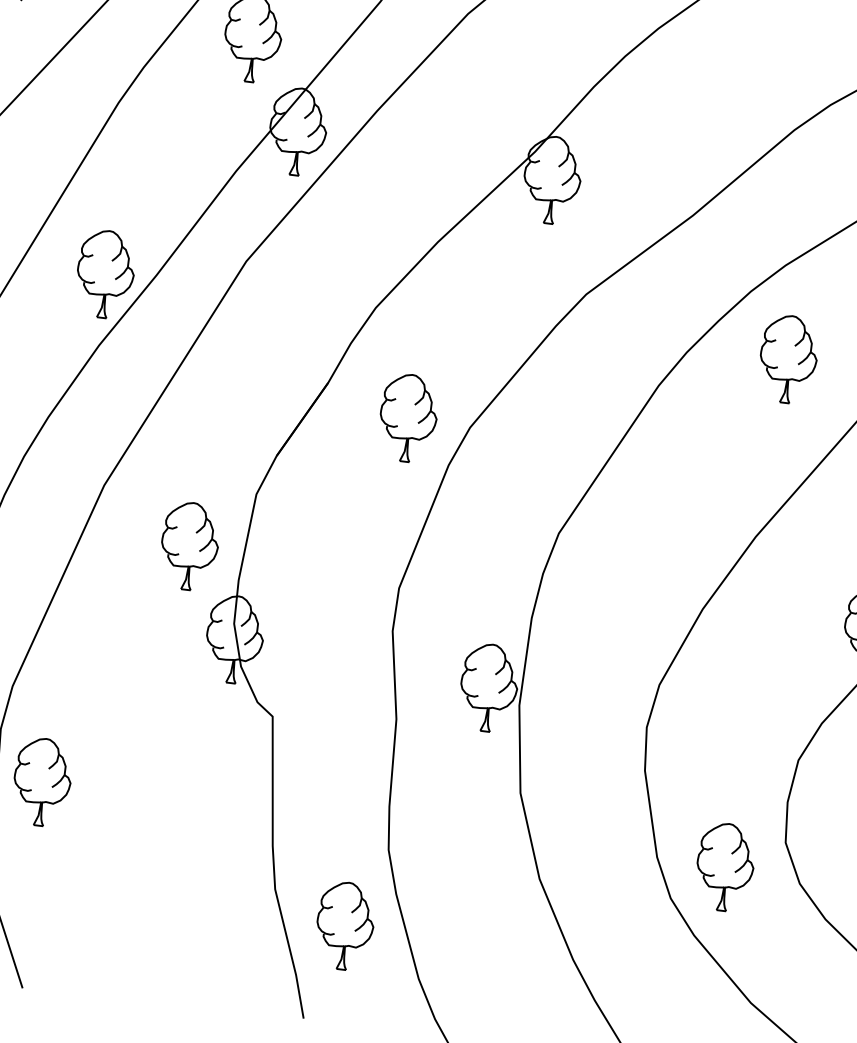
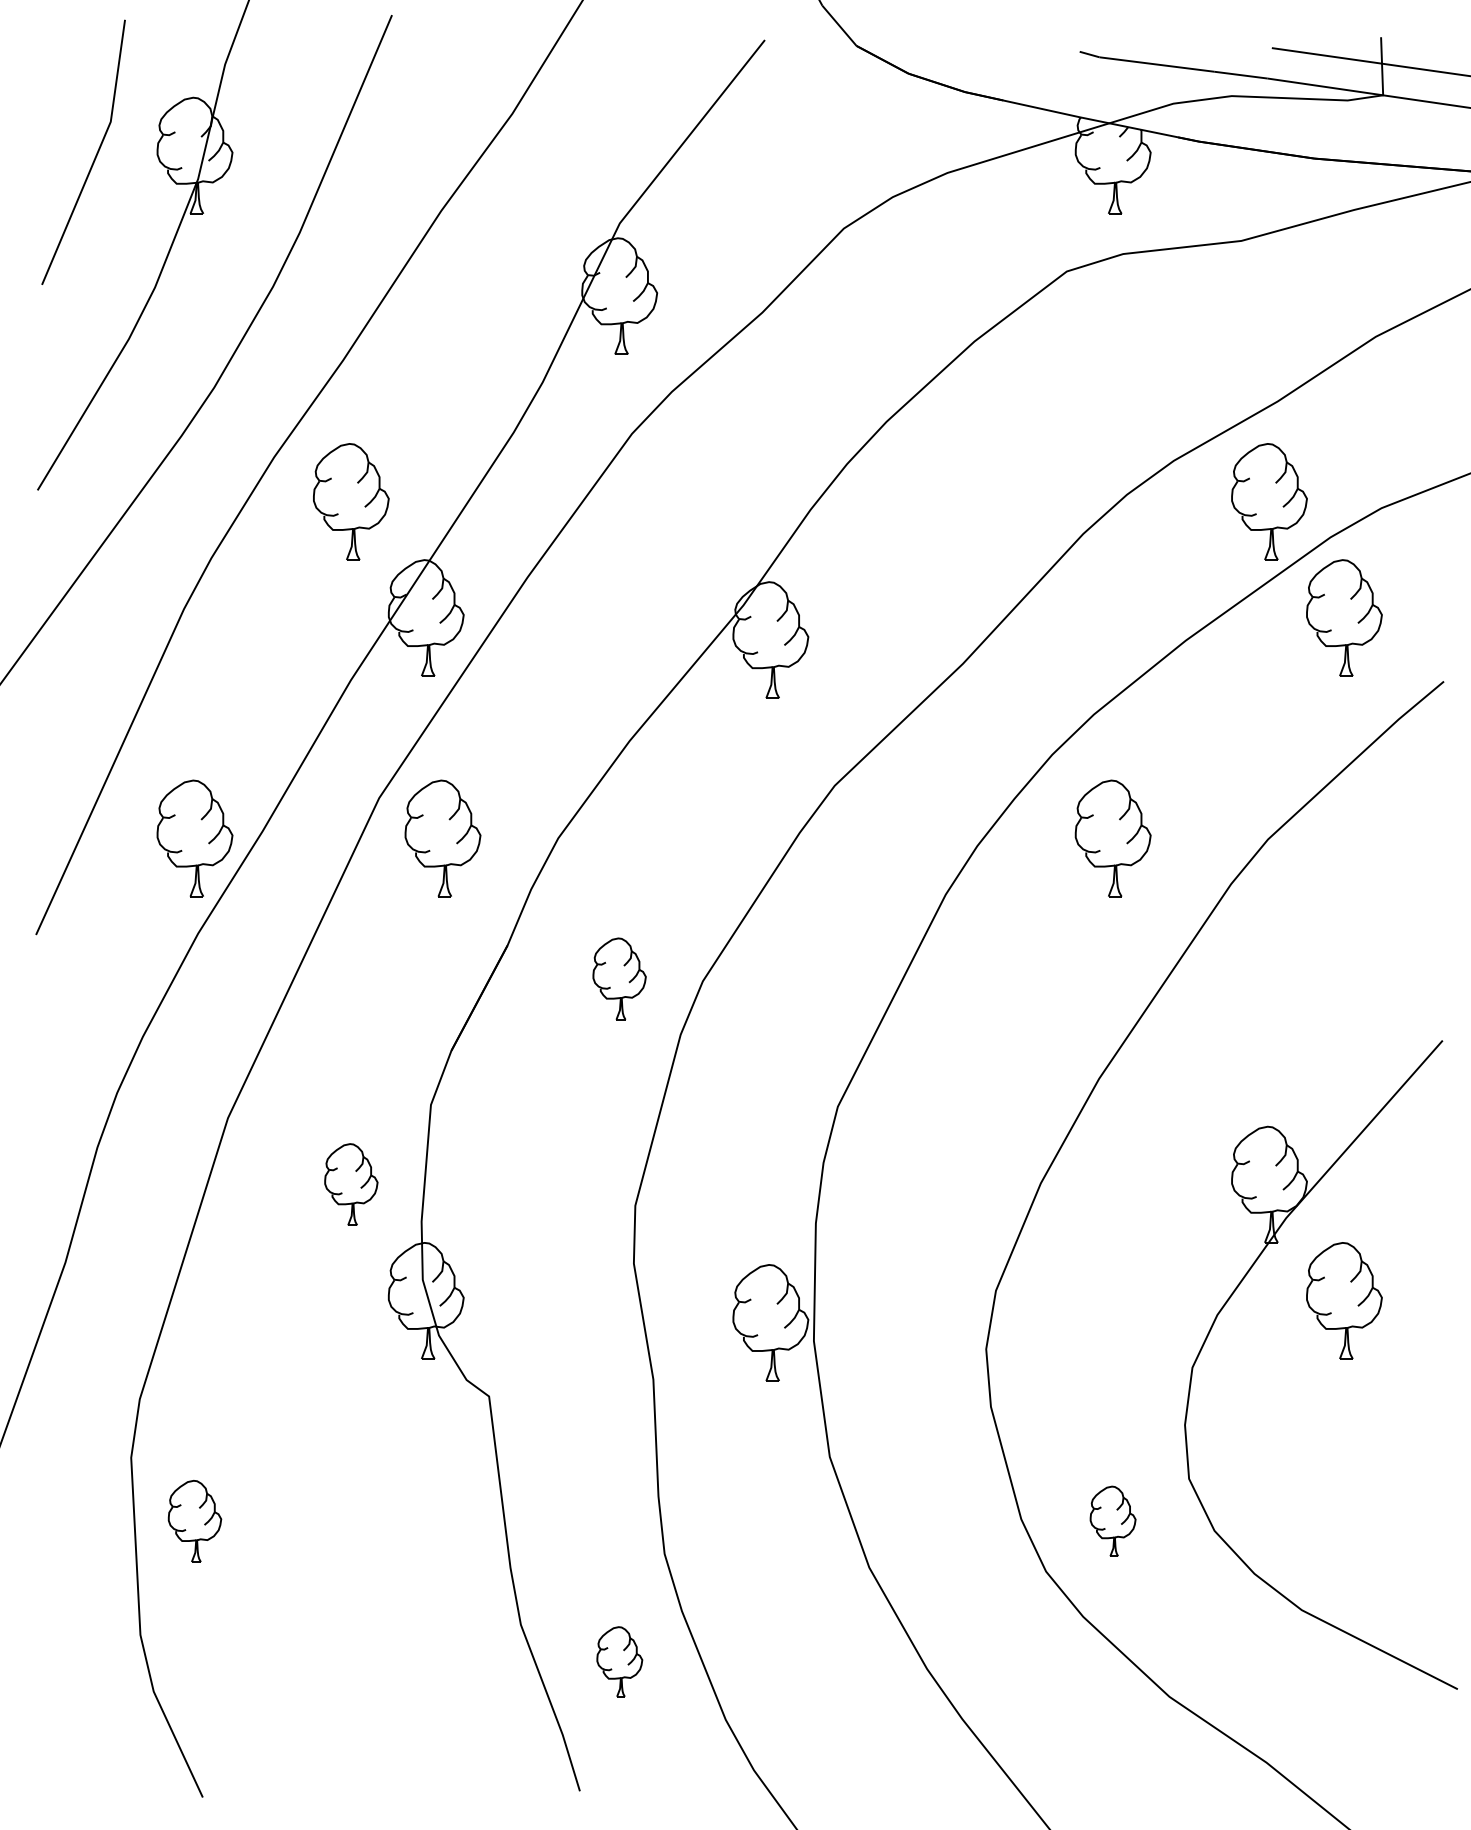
part: (289, 297) -> (442, 838), added
part: (408, 417) -> (619, 978), size x0.7
part: (189, 546) -> (351, 1184), size x0.7
part: (41, 782) -> (194, 1521), size x0.7
part: (724, 867) -> (1112, 1521), size x0.6
part: (345, 925) -> (619, 1661), size x0.6

